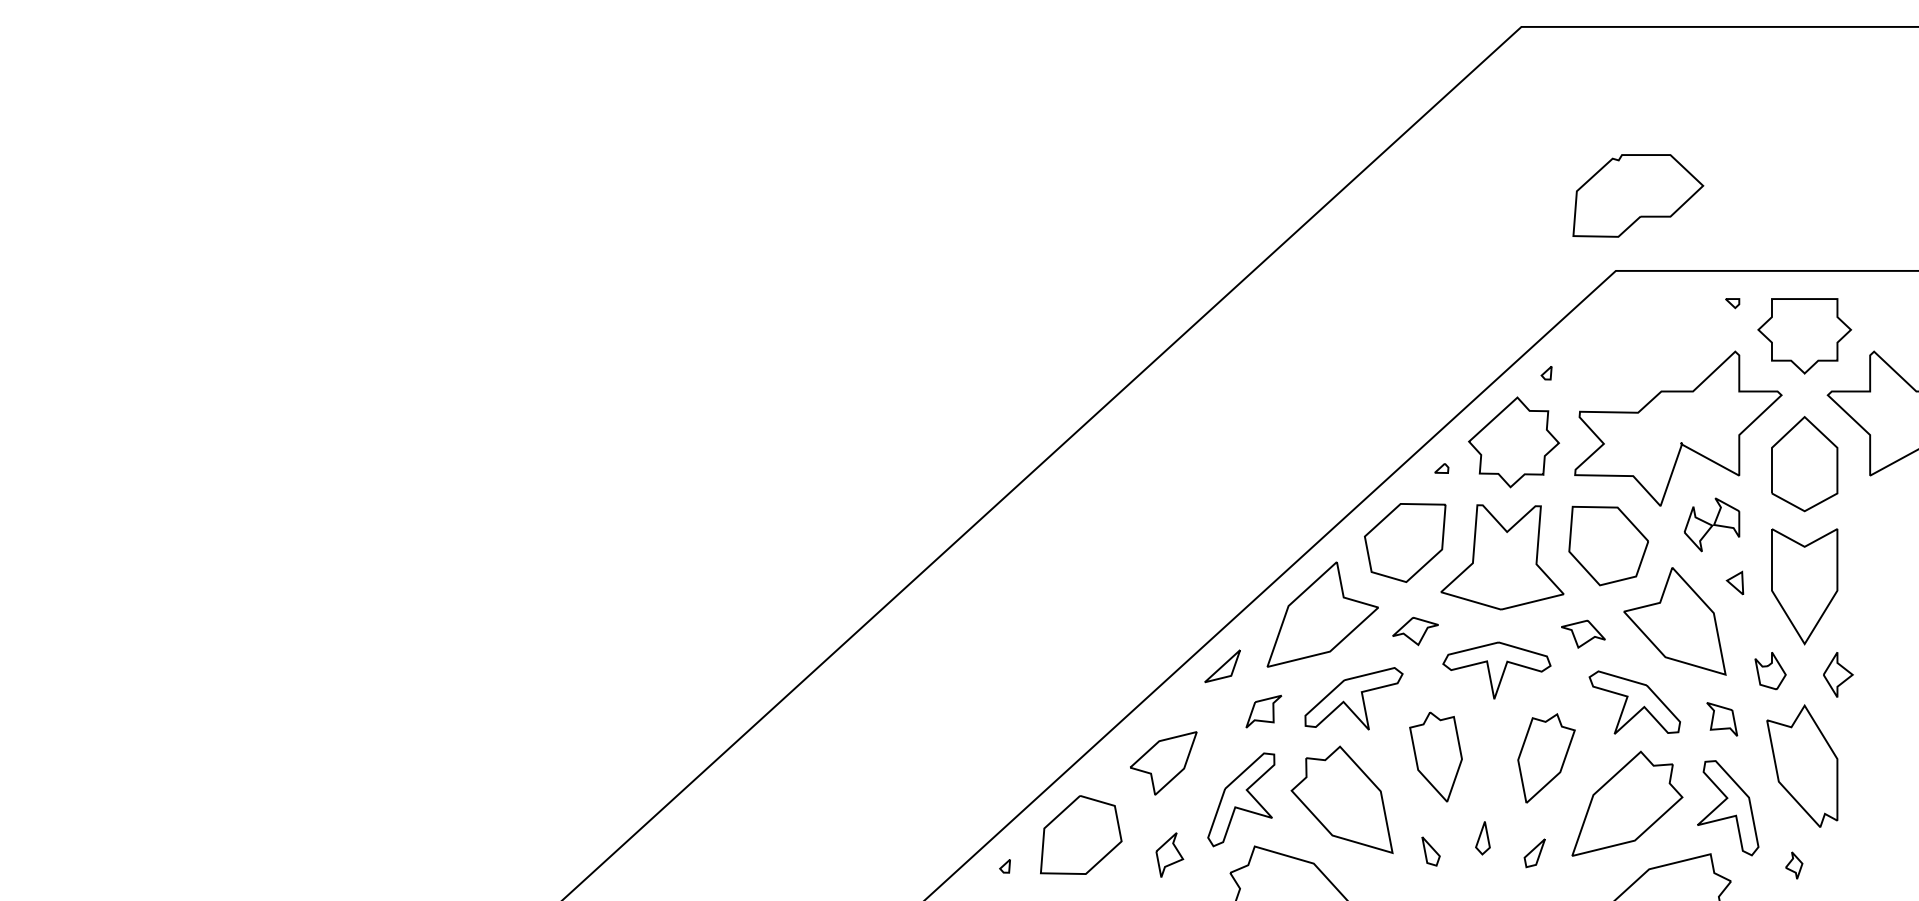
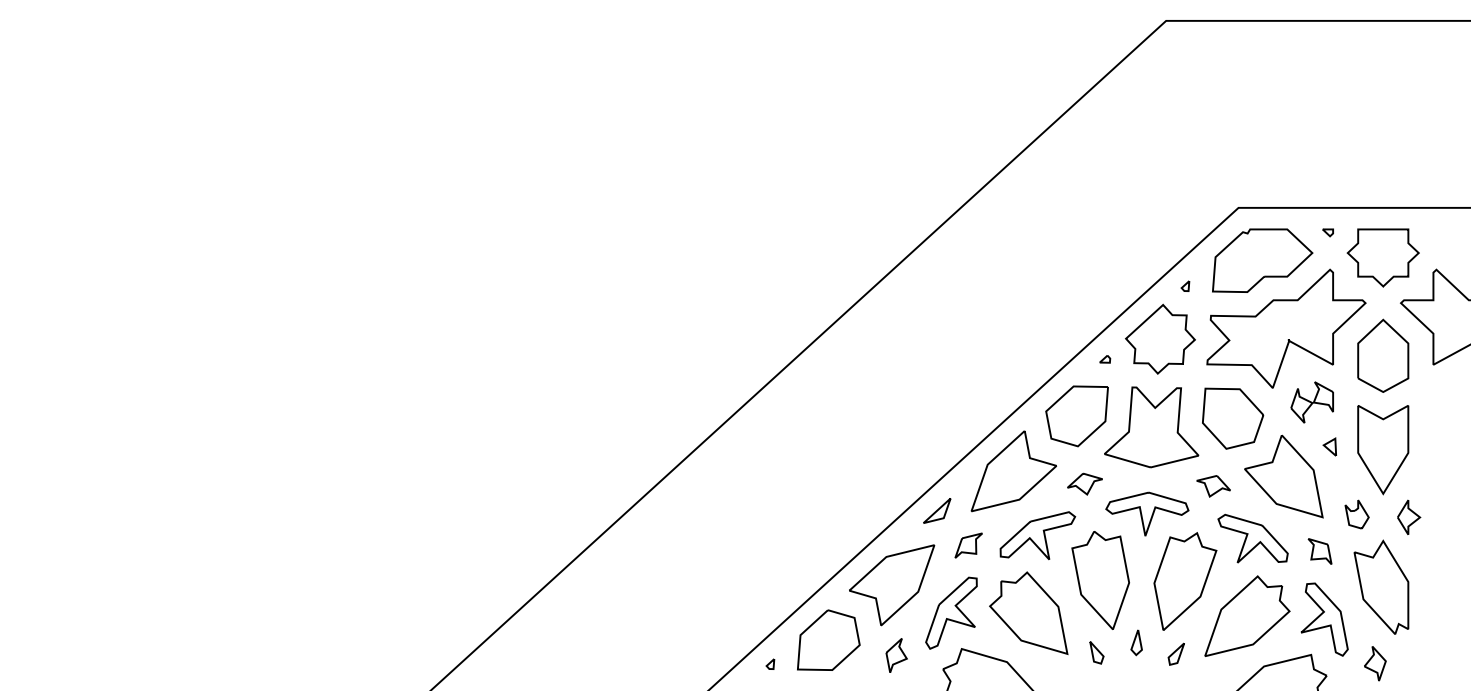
part: (1638, 195) -> (1262, 260), moved
part: (1435, 756) -> (1100, 580), size x1.43
part: (1546, 758) -> (1185, 581), size x1.43
part: (1163, 763) -> (891, 585), size x1.67
part: (1793, 865) -> (1374, 663), size x1.67

